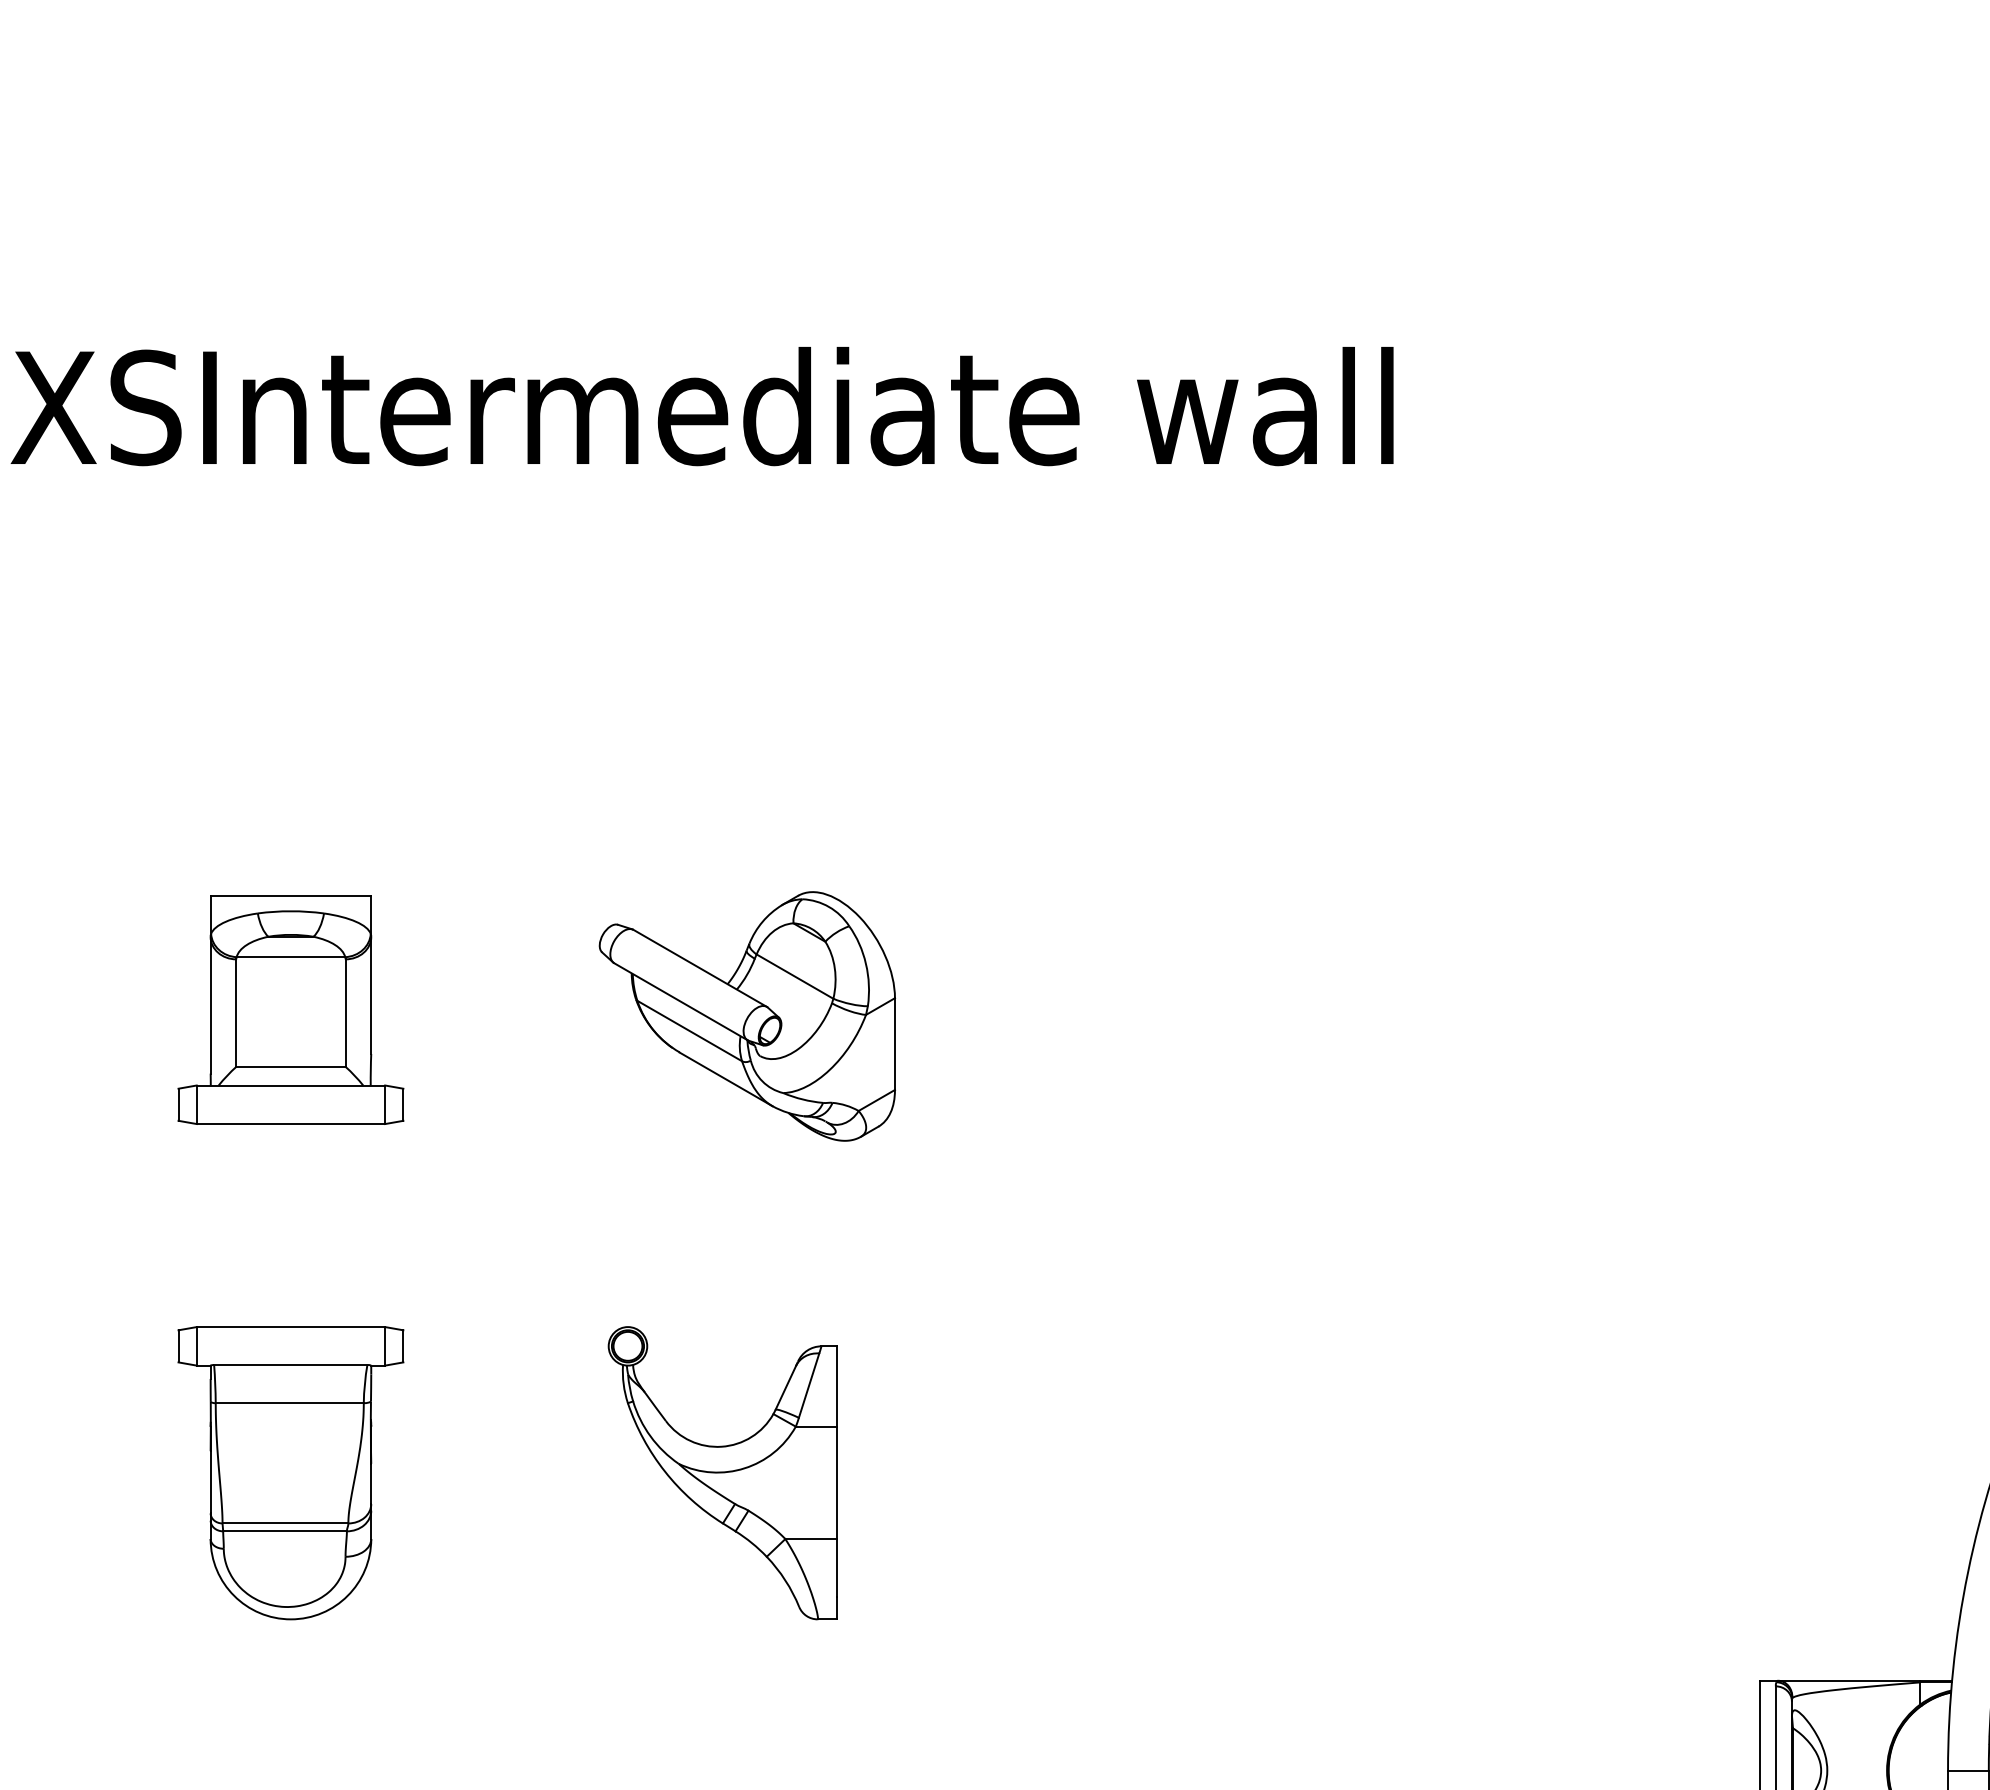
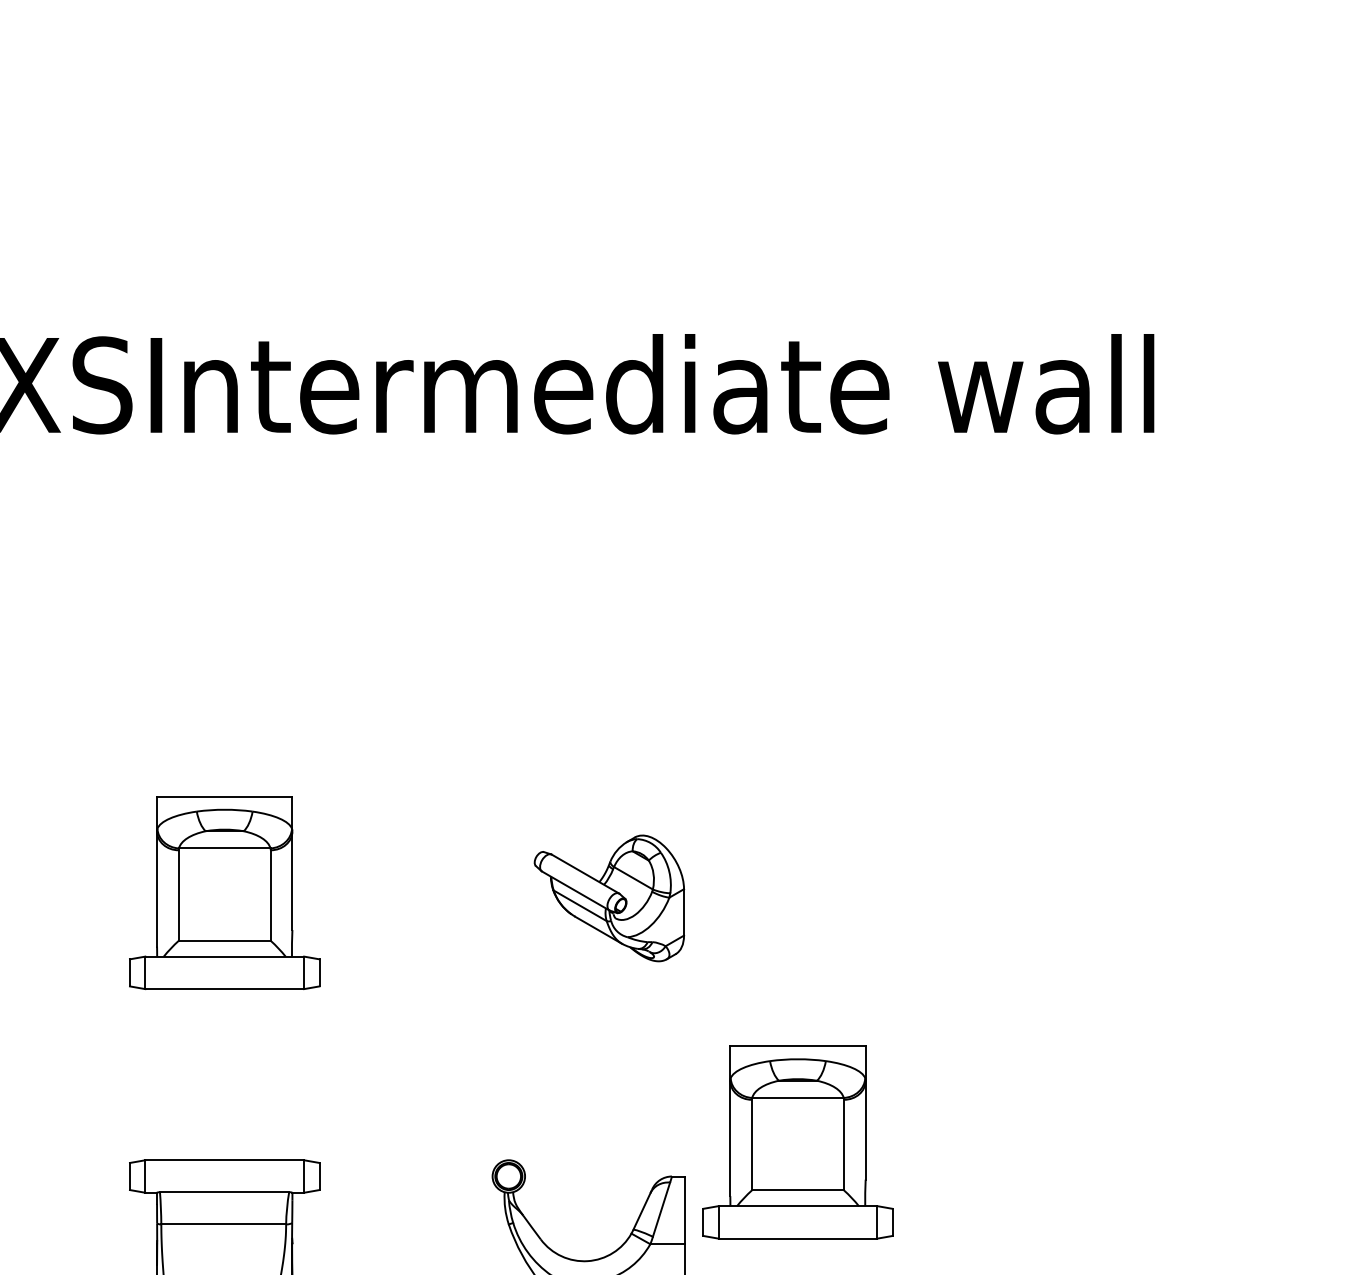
part: (746, 1016) -> (608, 898), size x0.6
part: (970, 1305) -> (797, 1142), added

